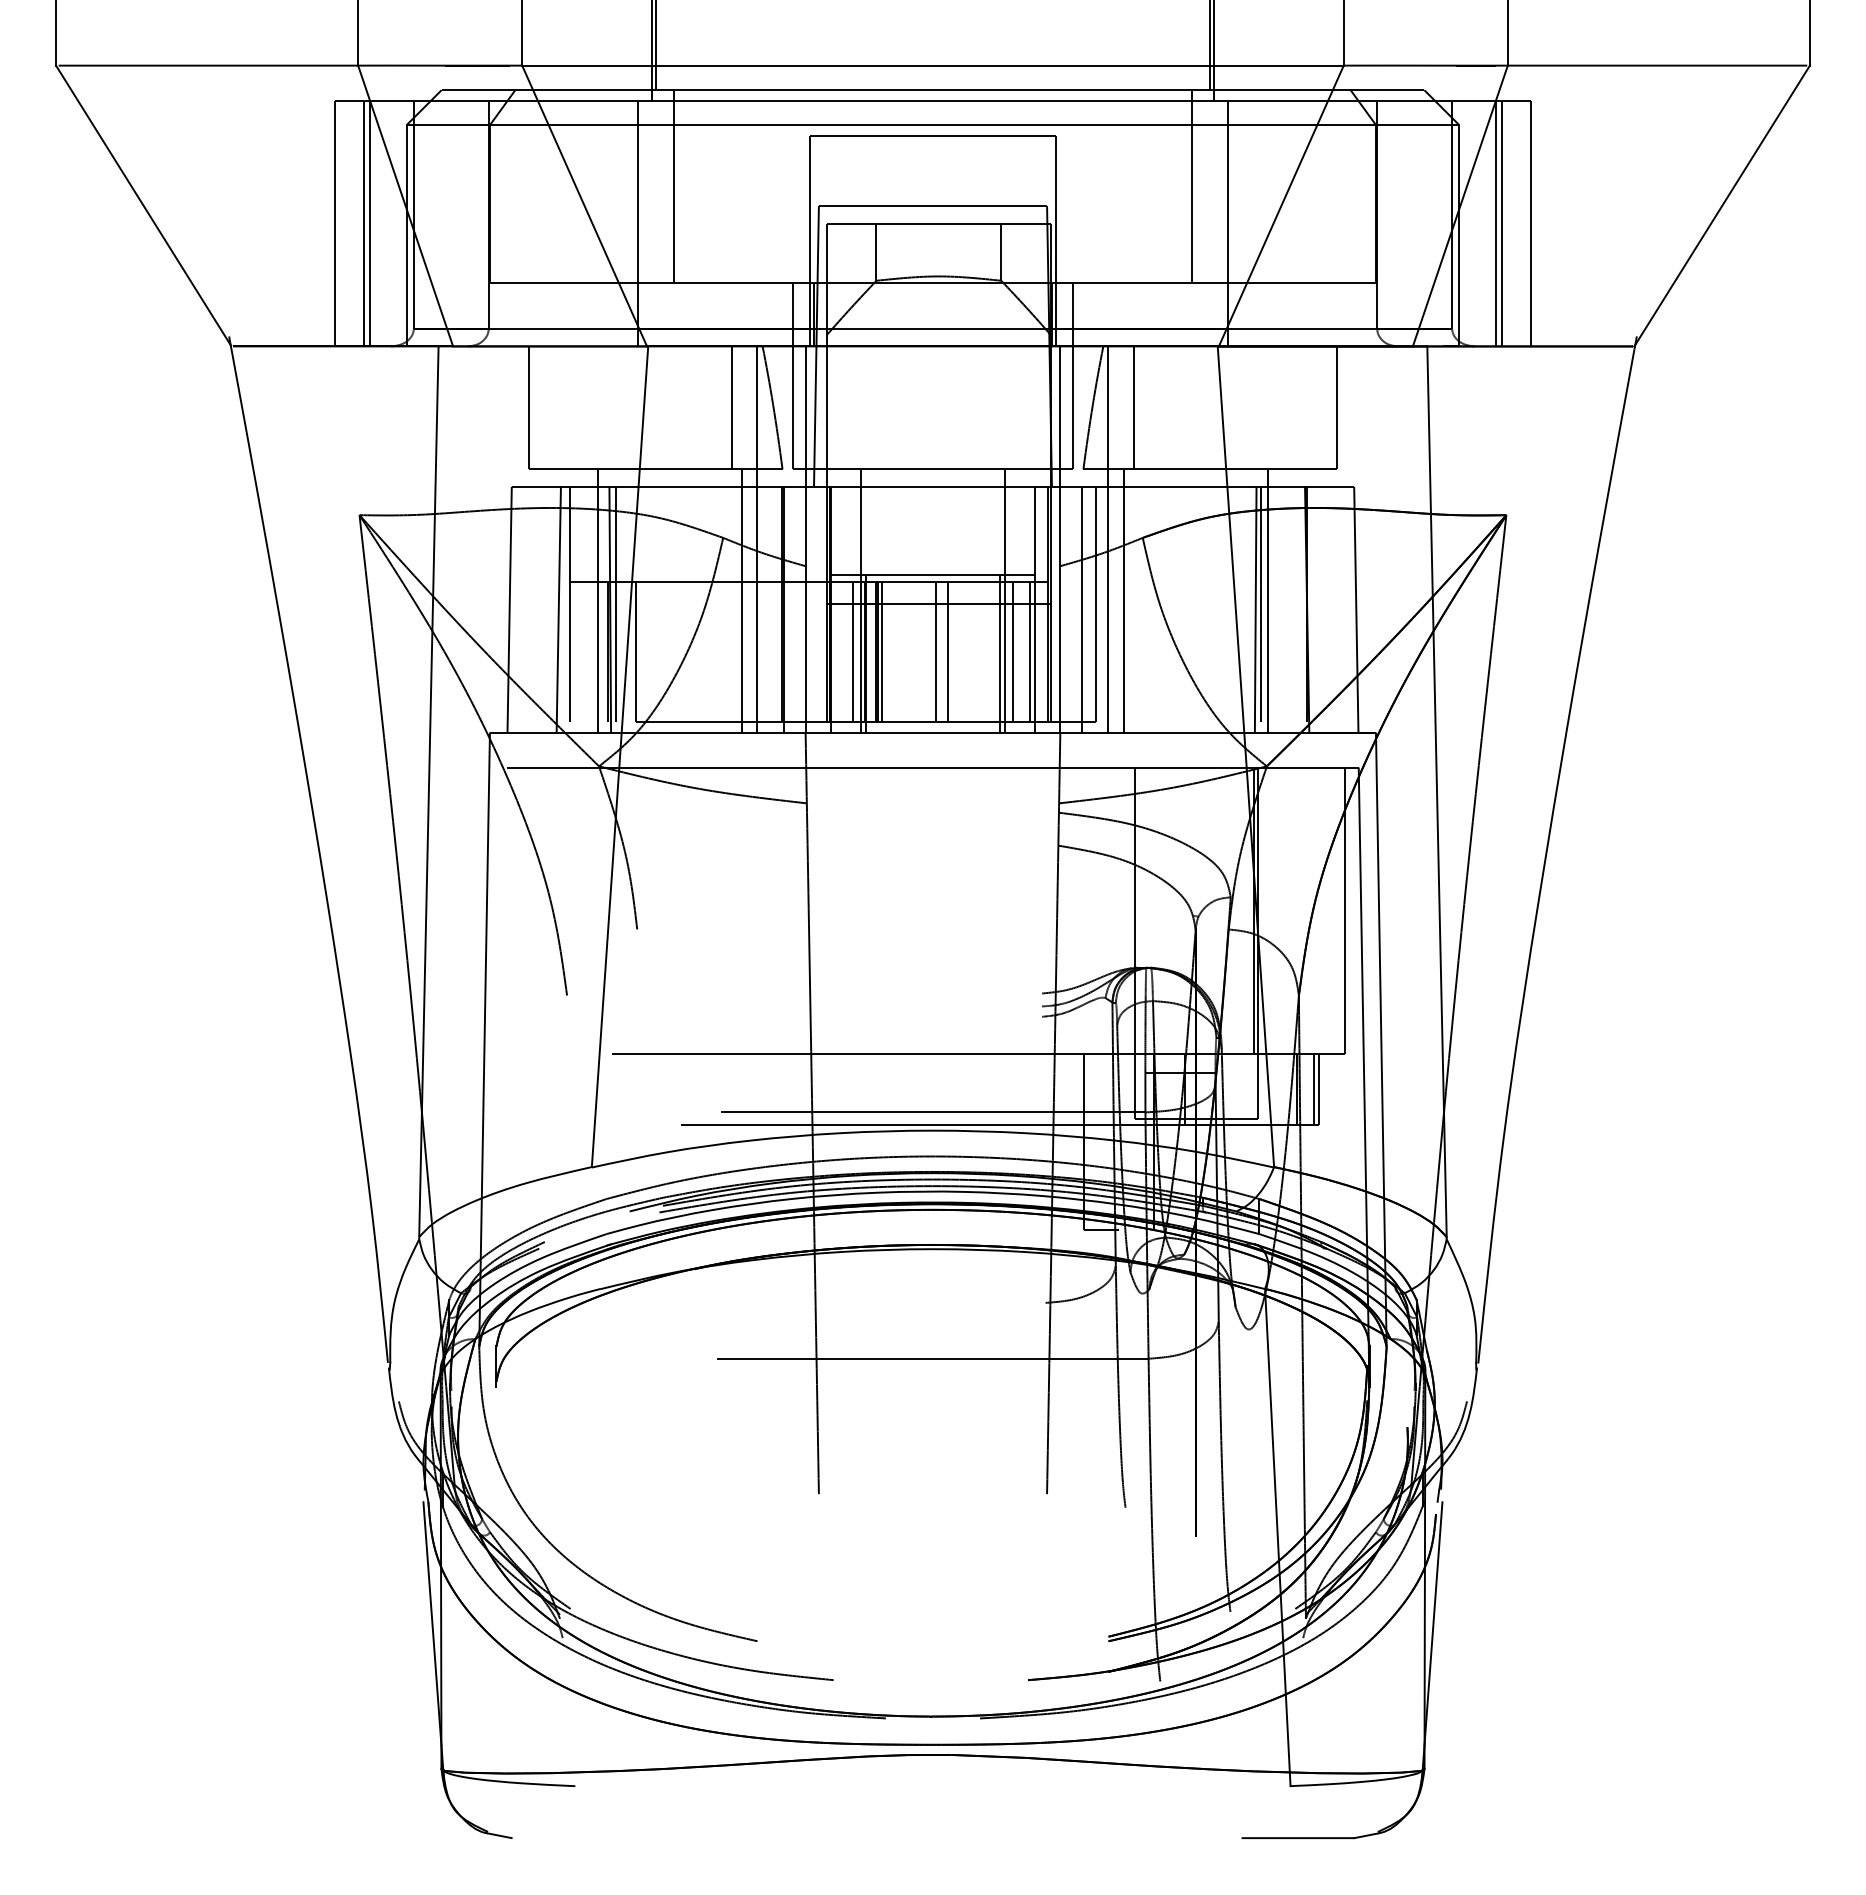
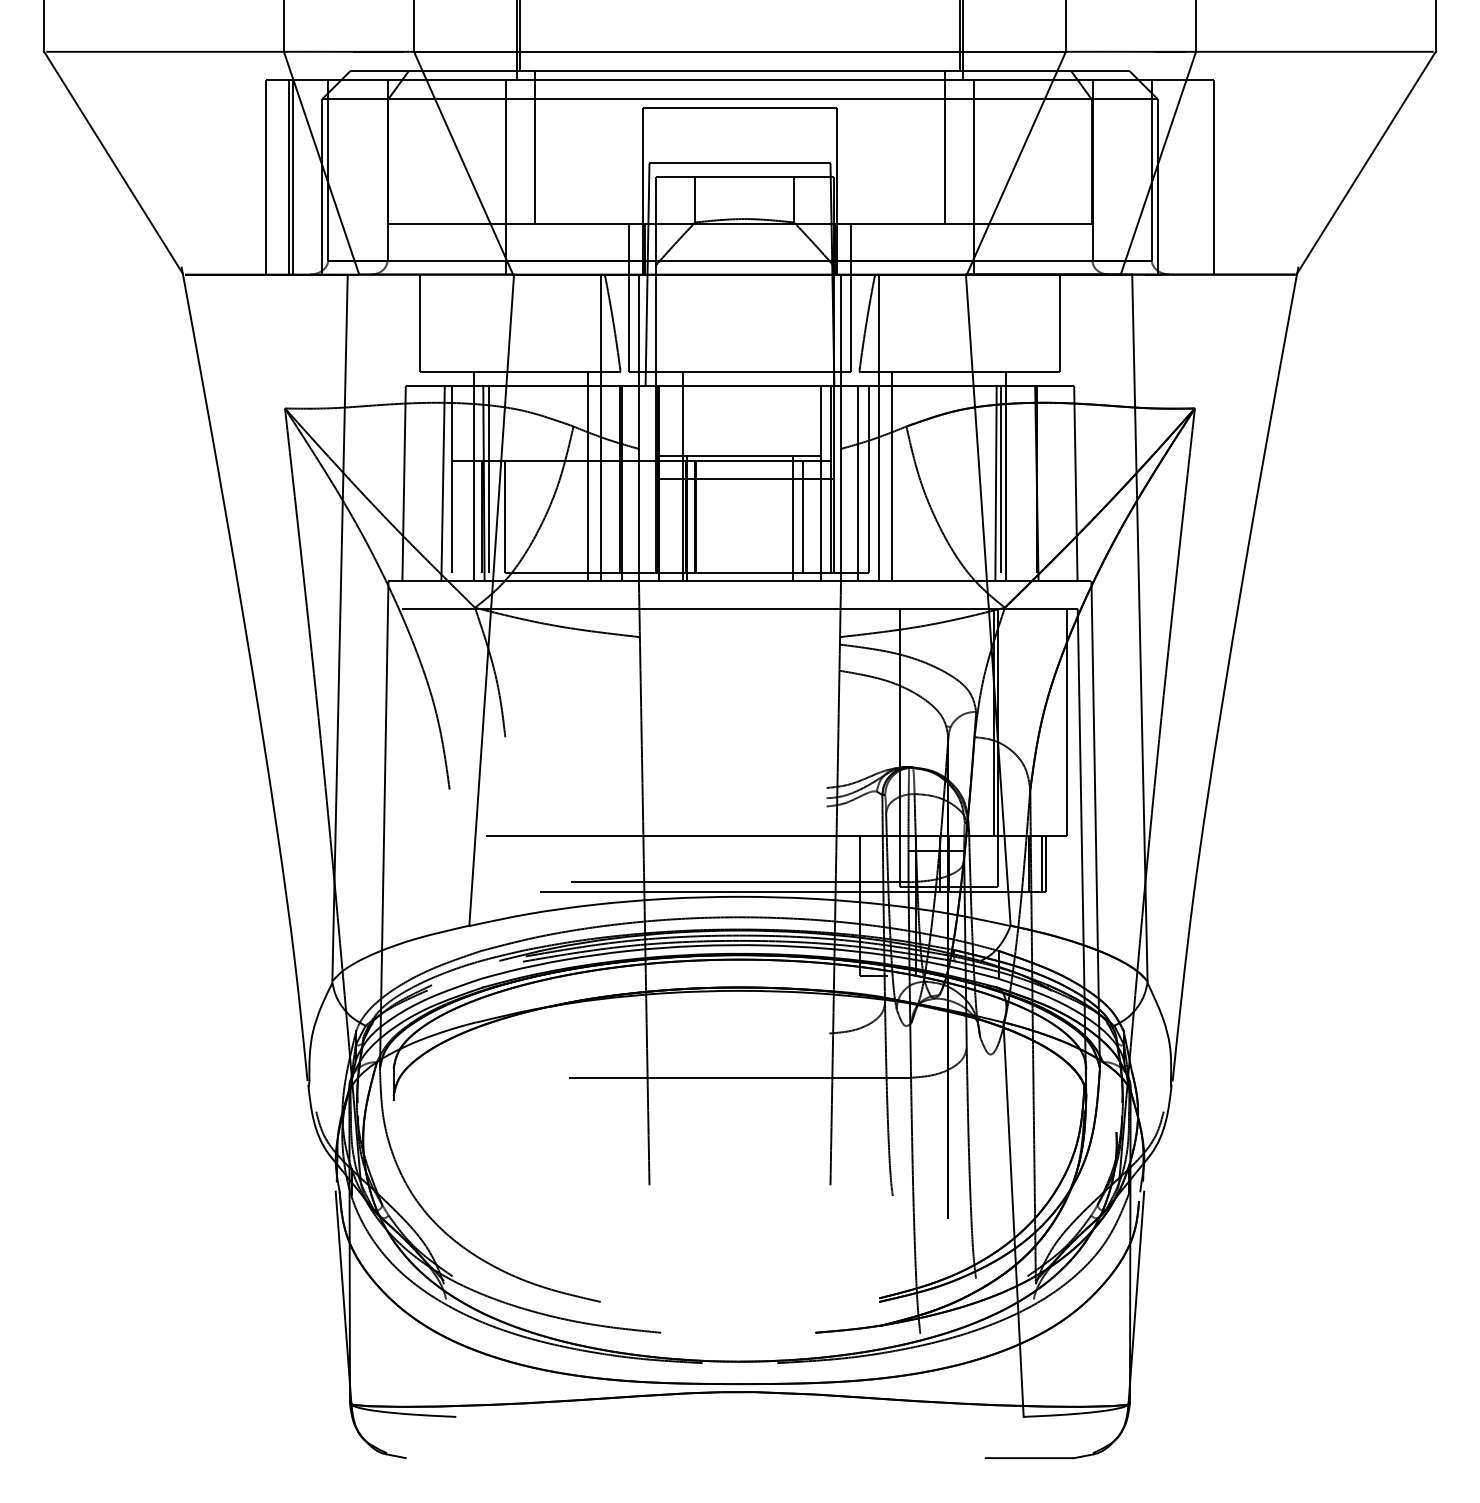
line: (1496, 223) -> (1187, 177), removed
line: (1501, 223) -> (1191, 177), removed
line: (732, 407) -> (580, 323), removed
line: (1133, 407) -> (899, 323), removed
line: (1004, 600) -> (796, 476), removed
line: (853, 651) -> (676, 516), removed
line: (882, 651) -> (699, 516), removed
line: (936, 651) -> (742, 516), removed
line: (947, 651) -> (751, 516), removed
line: (1030, 651) -> (817, 516), removed

